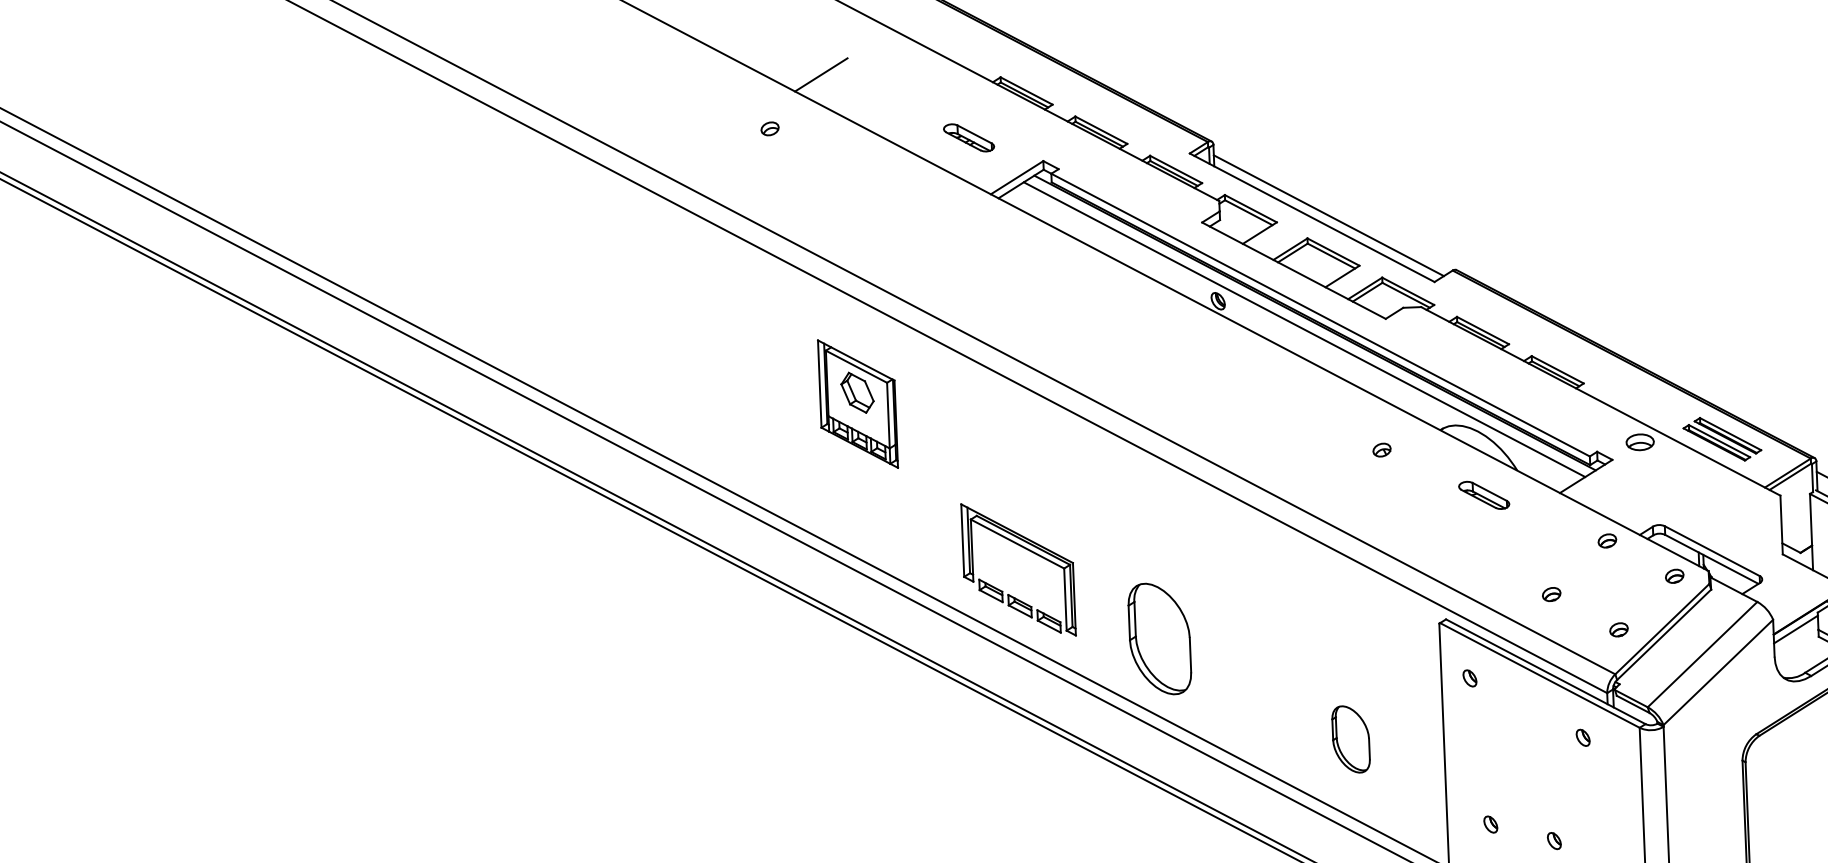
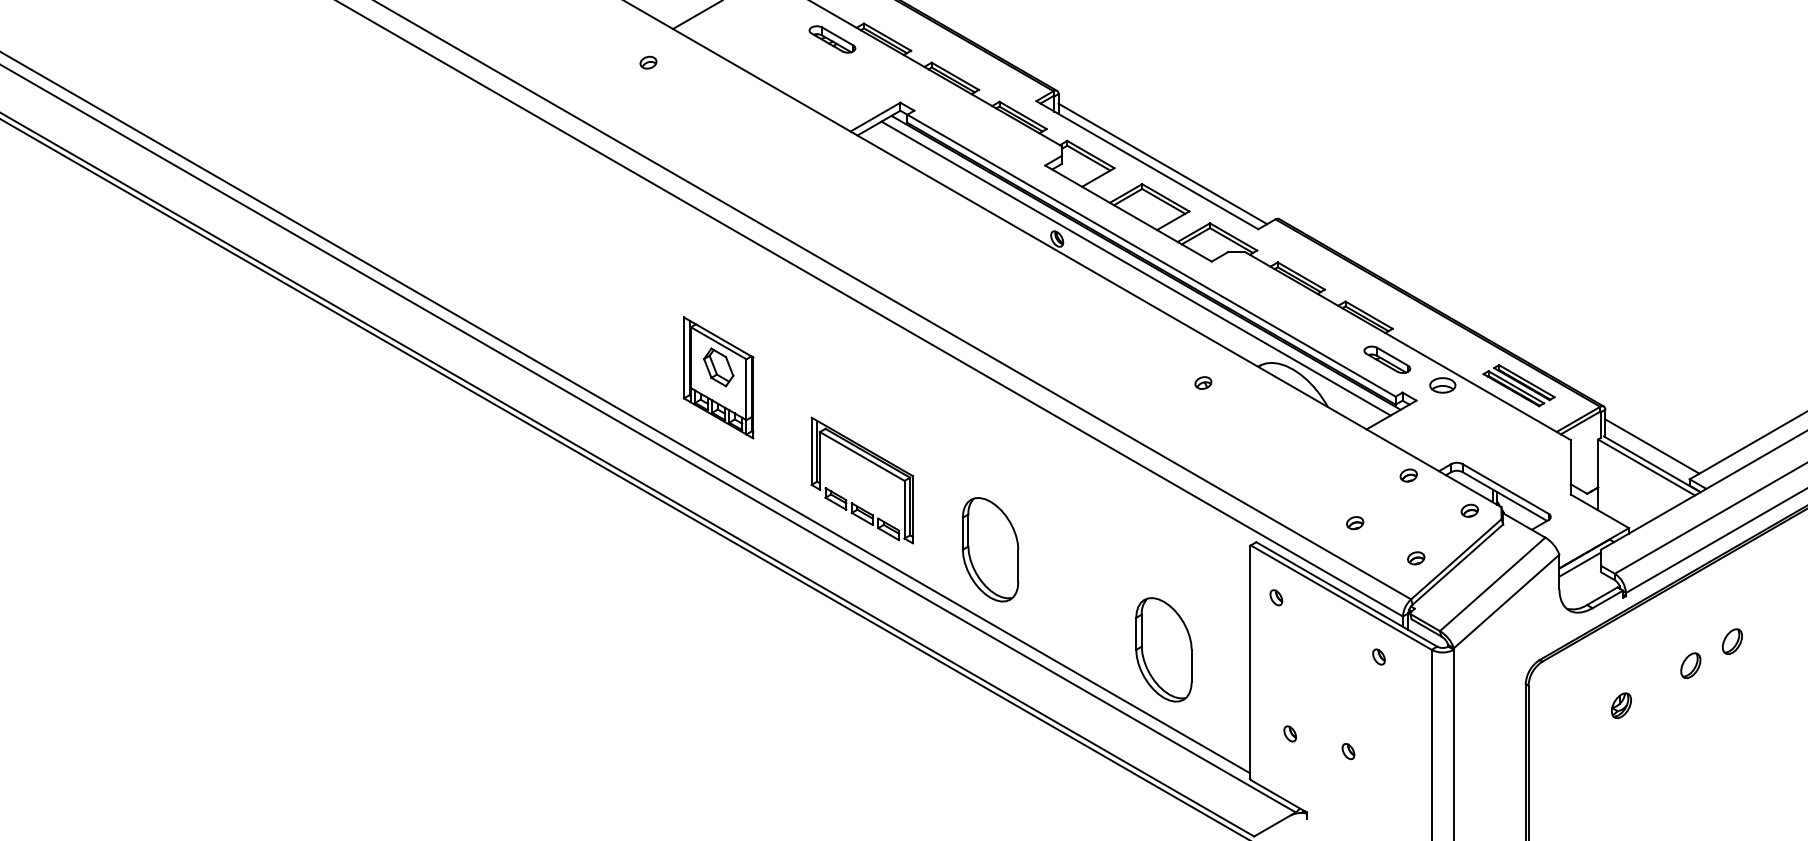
part: (969, 137) -> (832, 39), moved
part: (857, 403) -> (718, 377), moved
part: (1484, 495) -> (1387, 359), moved
part: (1350, 739) -> (1163, 649), size x1.67

